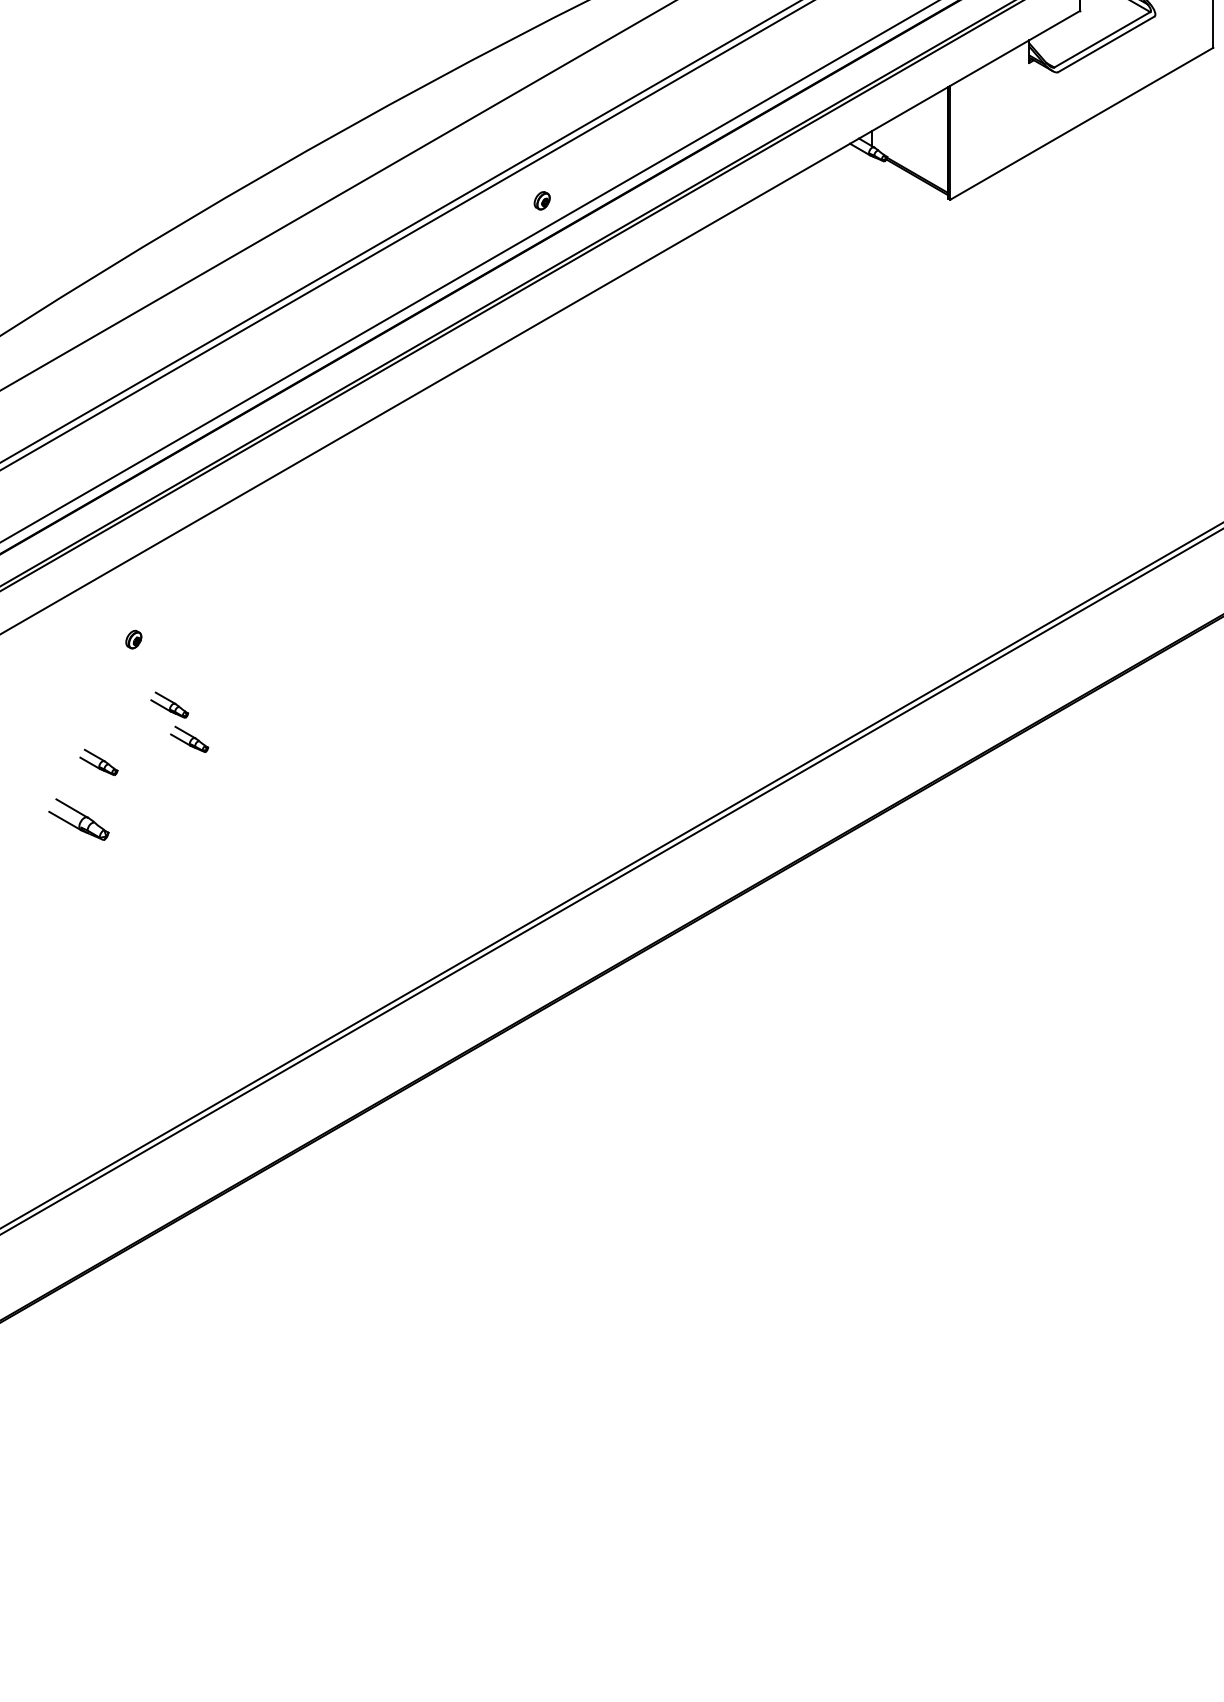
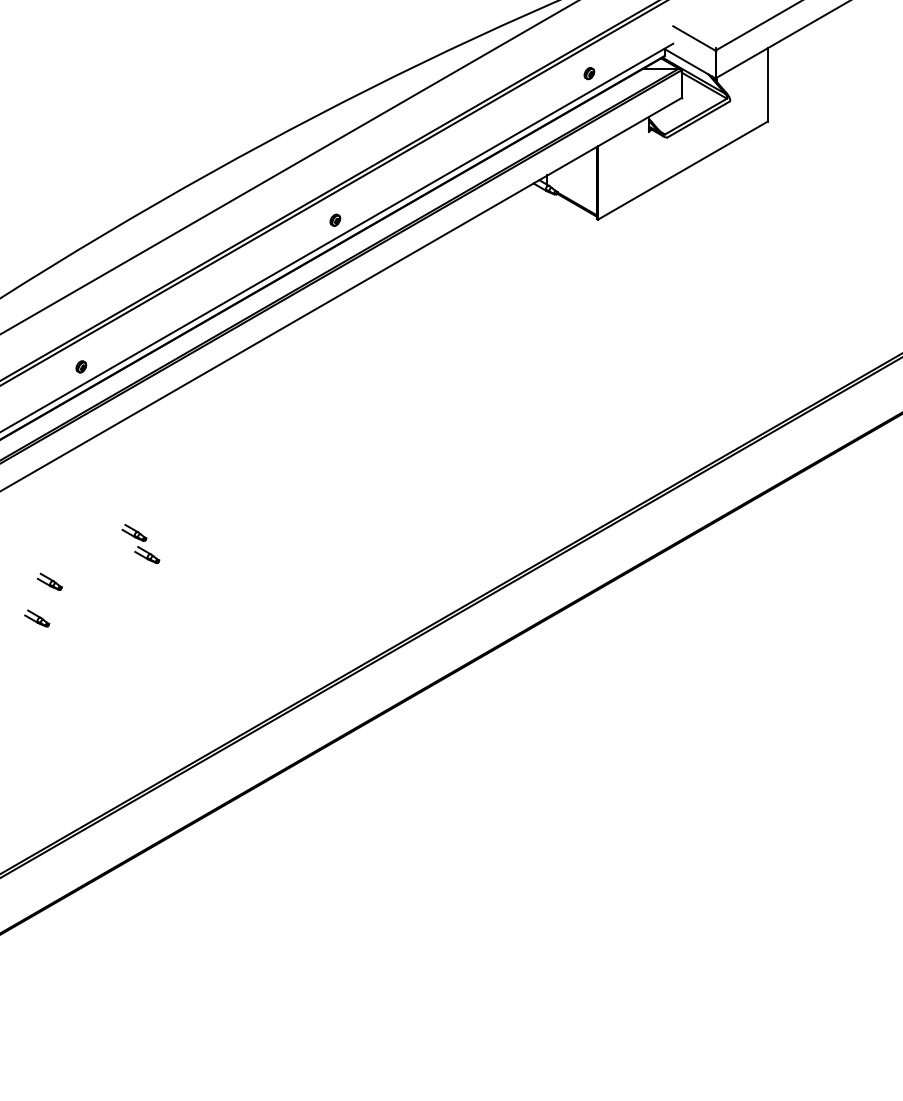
part: (134, 639) -> (81, 366), moved
part: (179, 721) -> (140, 543), moved
part: (79, 819) -> (37, 618), size x0.62

